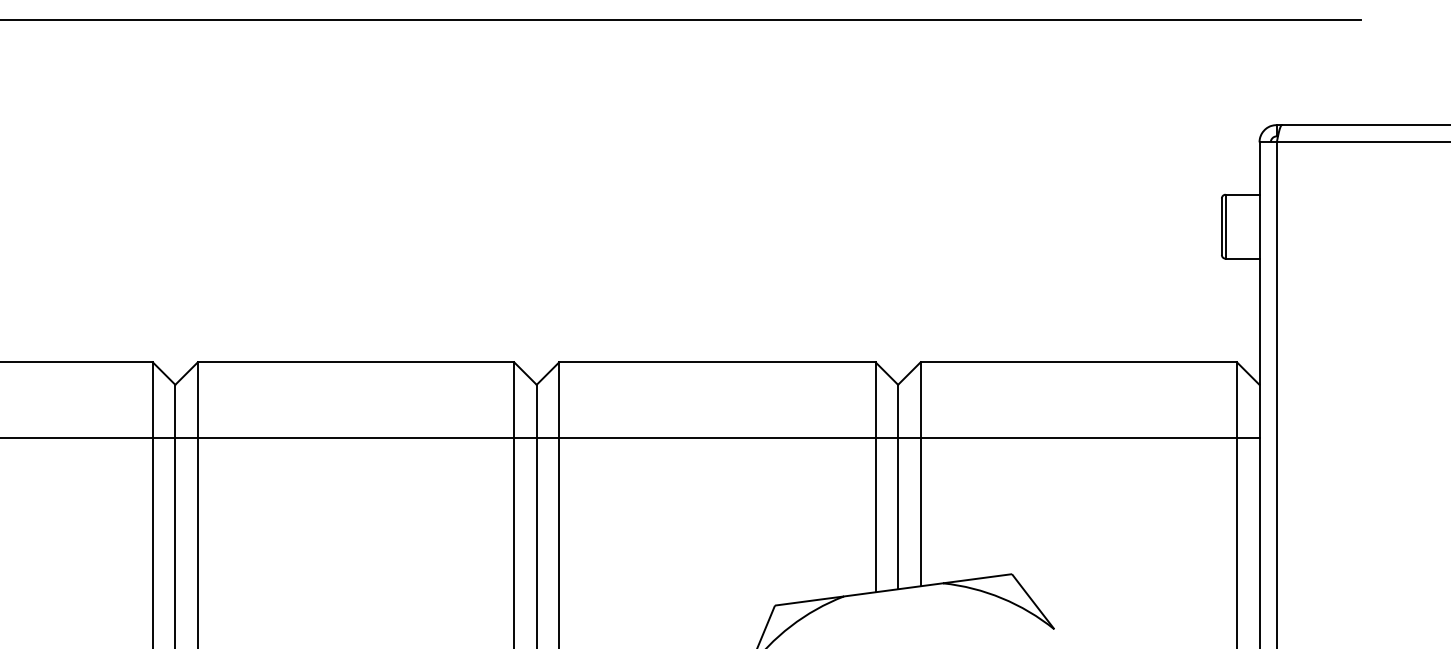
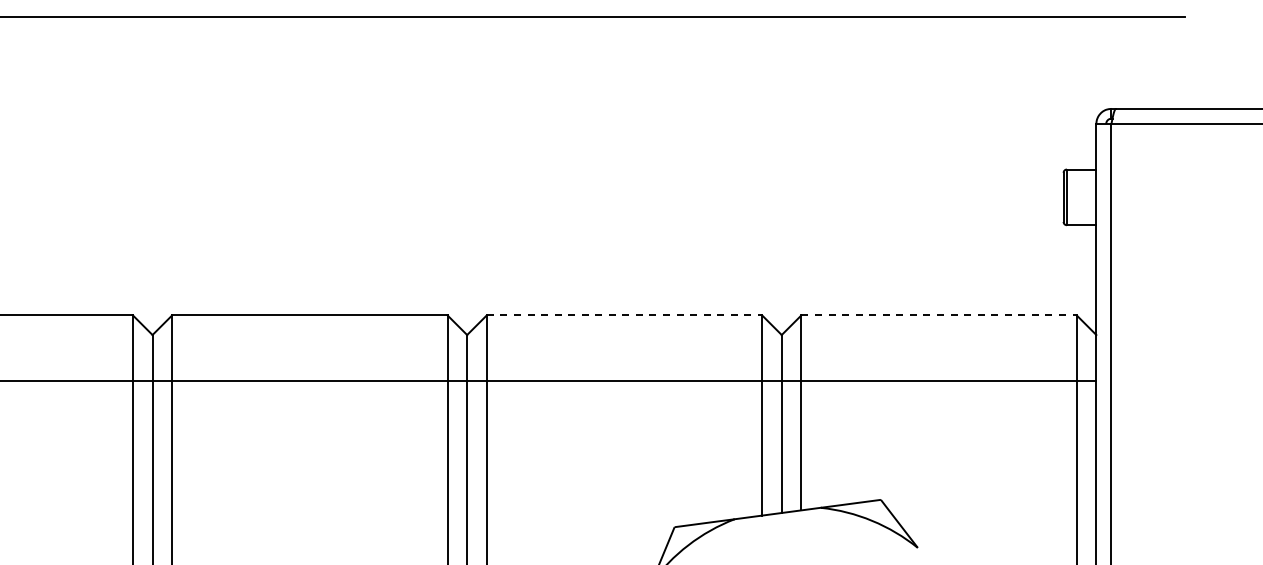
line: (717, 362) -> (624, 315), solid -> dashed
line: (1079, 362) -> (939, 315), solid -> dashed

